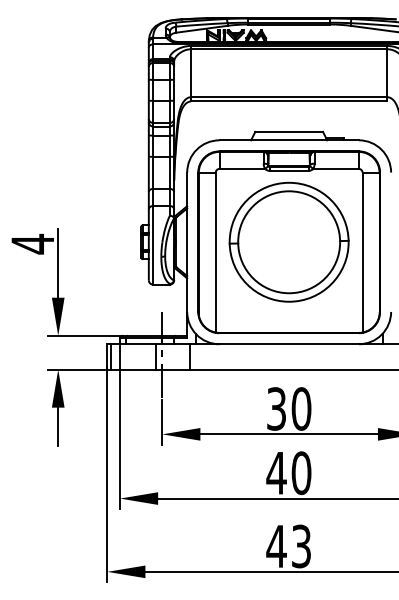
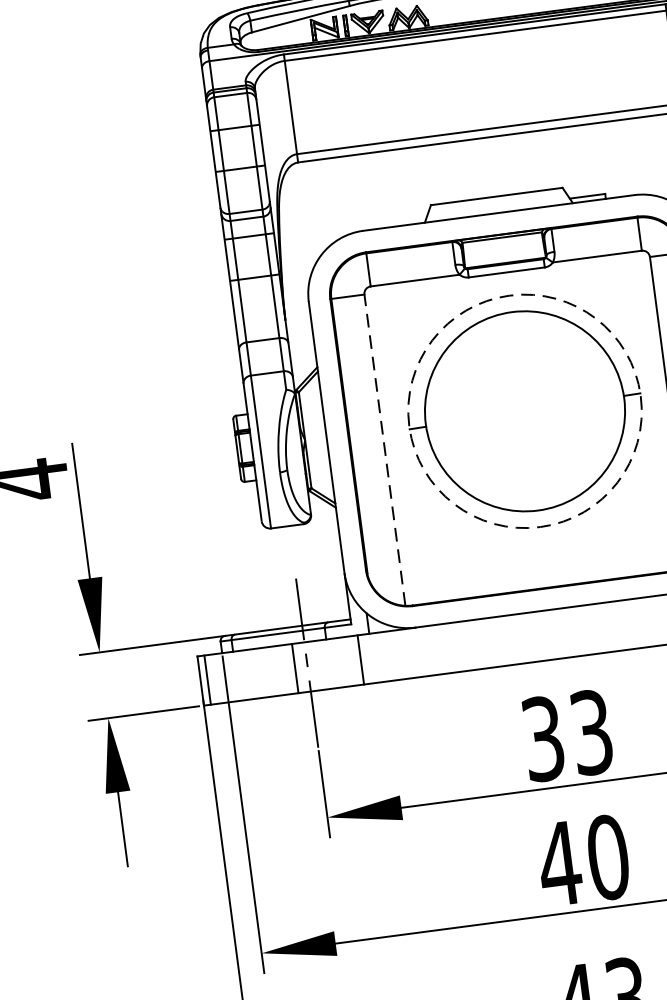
circle: (288, 241) -> (523, 409), solid -> dashed
line: (215, 252) -> (384, 450), solid -> dashed
text: (301, 408) -> (591, 731), 30 -> 33

